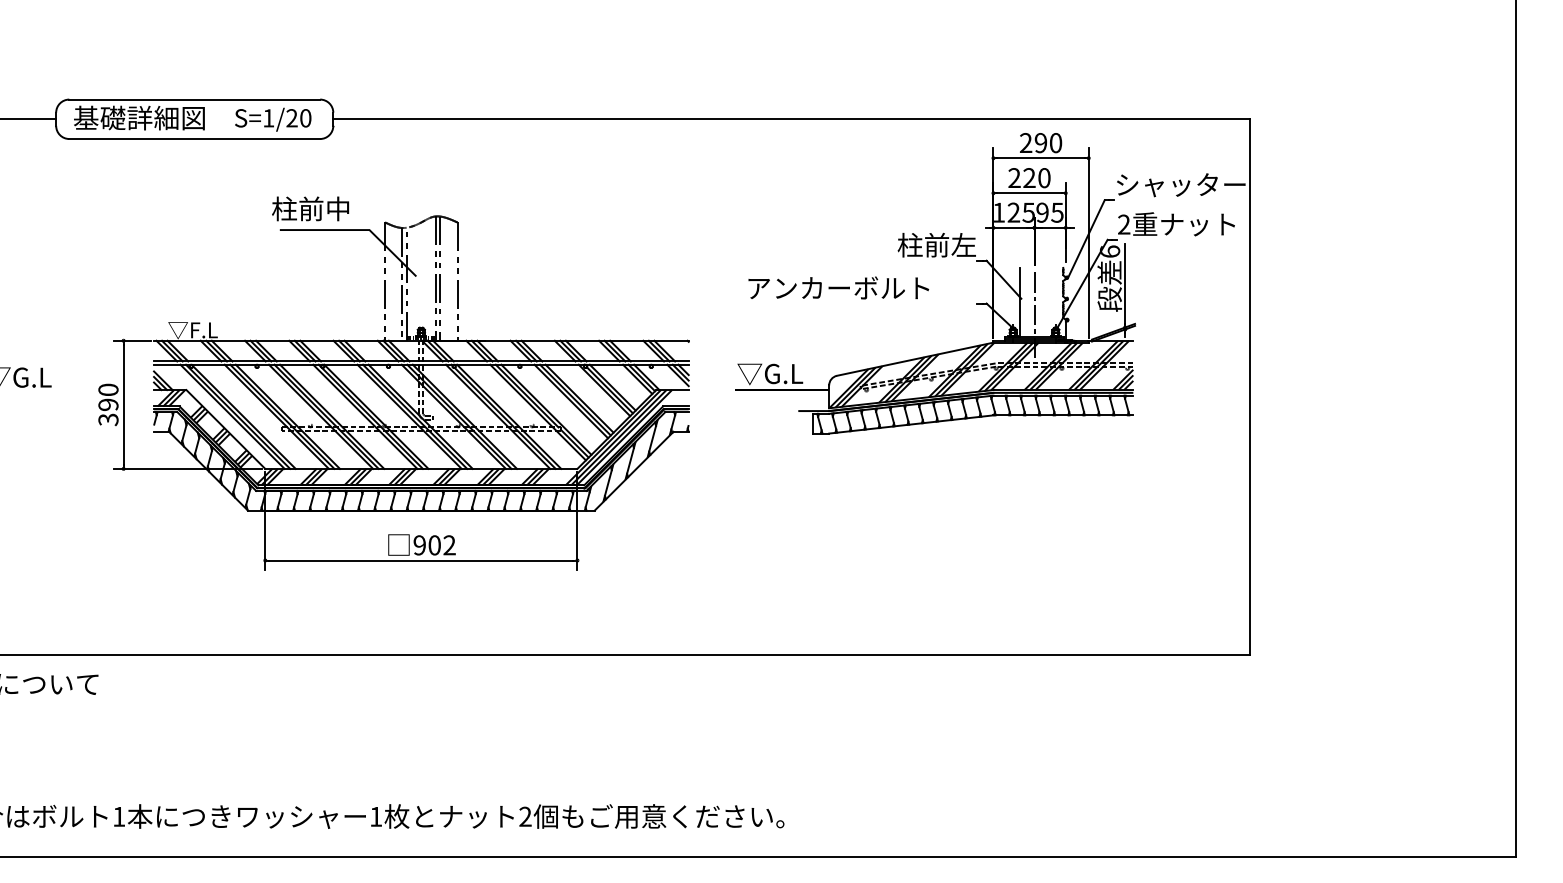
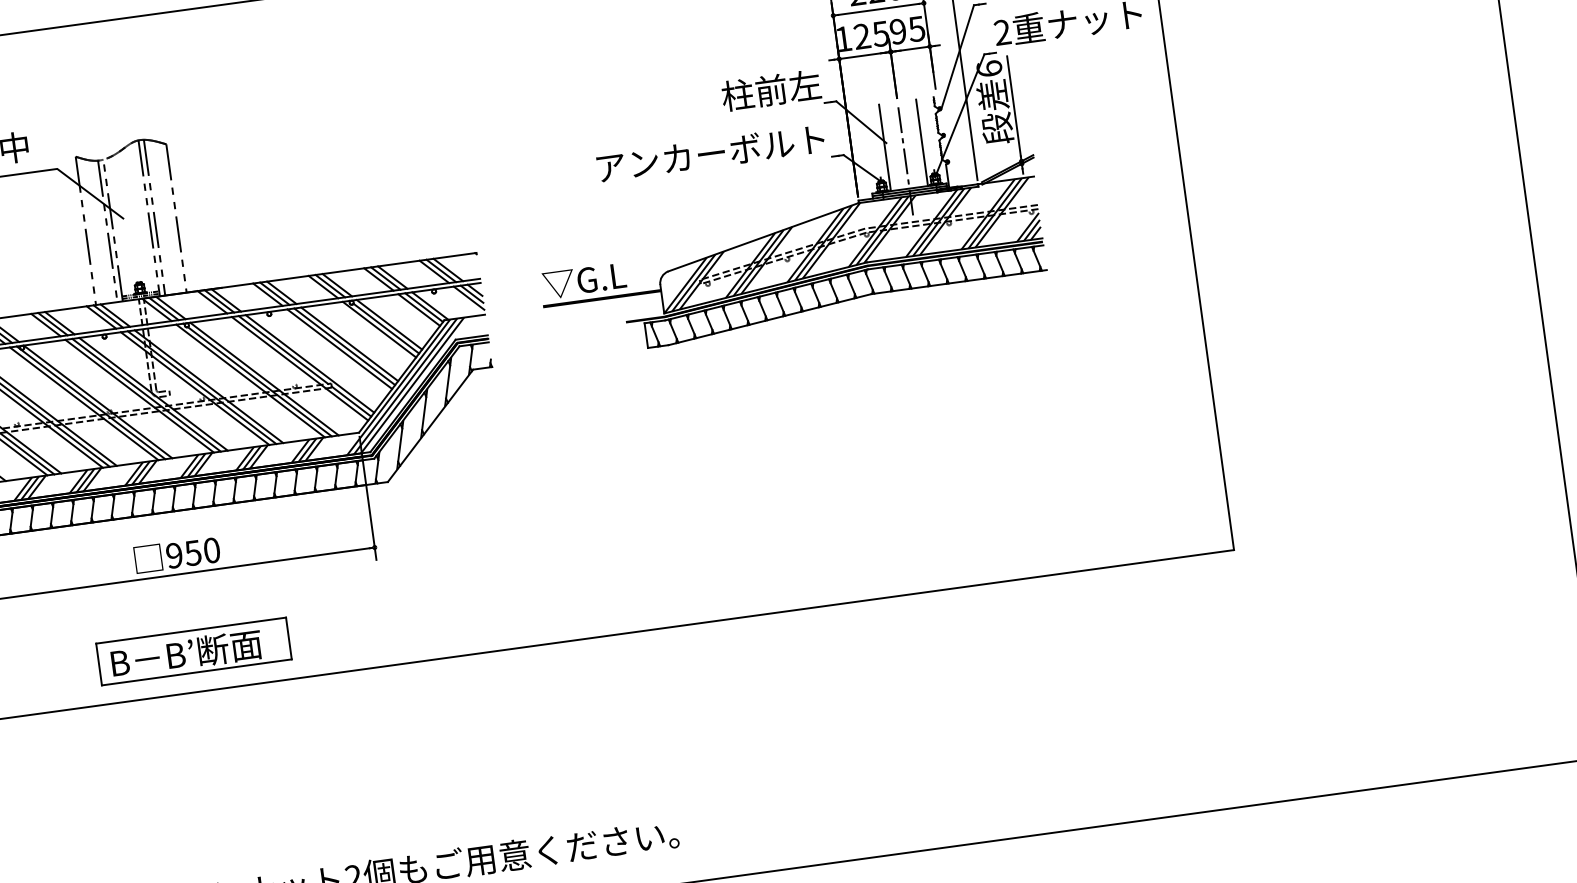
text: (838, 287) -> (710, 152), moved
line: (1049, 301) -> (922, 141), added
text: (441, 545) -> (201, 552), 902 -> 950
part: (424, 622) -> (193, 651), added

